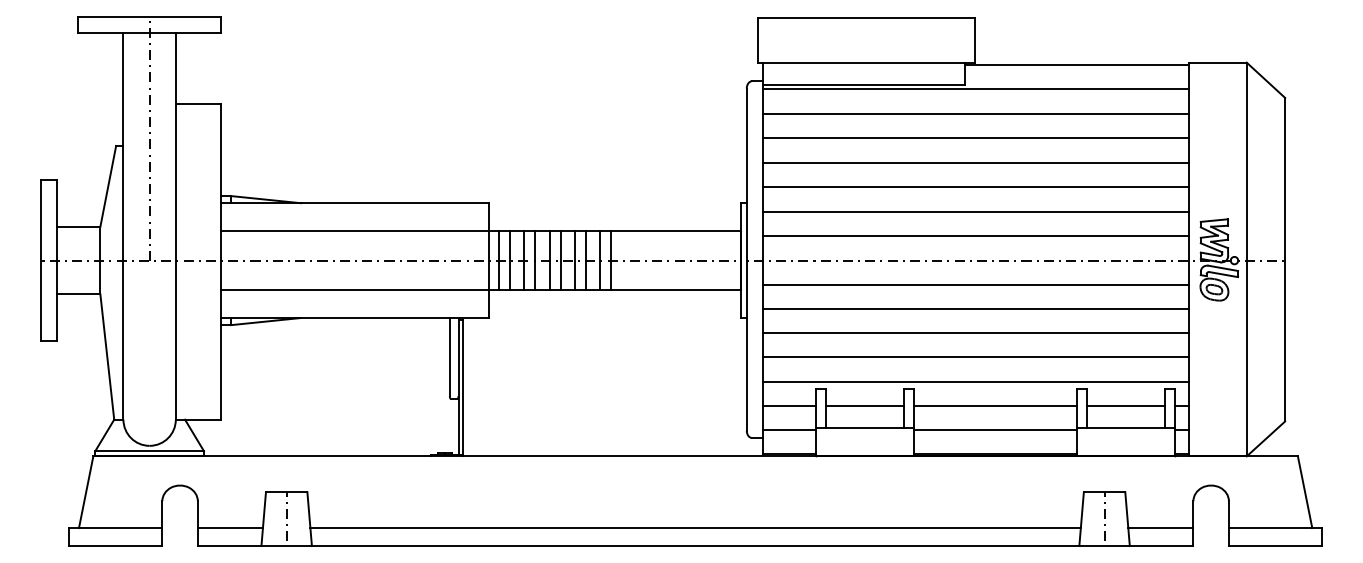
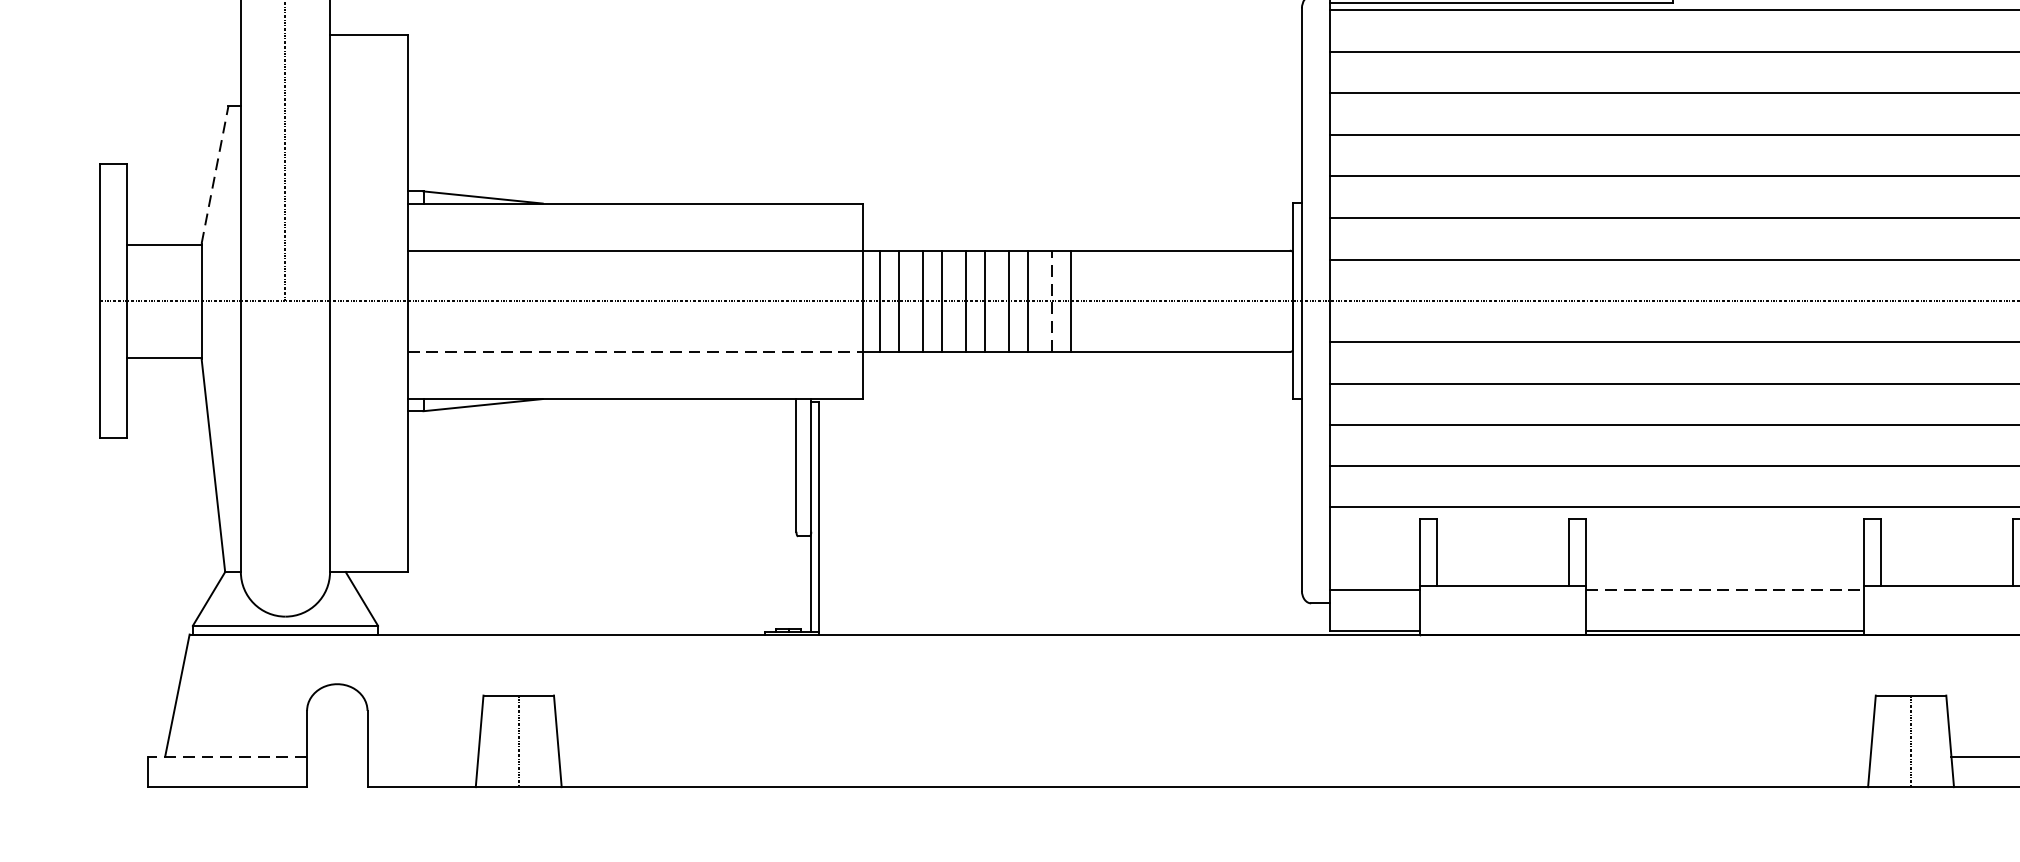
line: (108, 185) -> (215, 173), solid -> dashed
line: (600, 260) -> (1052, 301), solid -> dashed
line: (355, 290) -> (635, 352), solid -> dashed
line: (789, 405) -> (1374, 547), removed
line: (864, 405) -> (1502, 547), removed
line: (995, 405) -> (1725, 547), removed
line: (1125, 405) -> (1946, 547), removed
line: (995, 429) -> (1725, 588), solid -> dashed
line: (115, 528) -> (227, 757), solid -> dashed
line: (229, 528) -> (421, 757), removed
line: (695, 528) -> (1214, 757), removed

